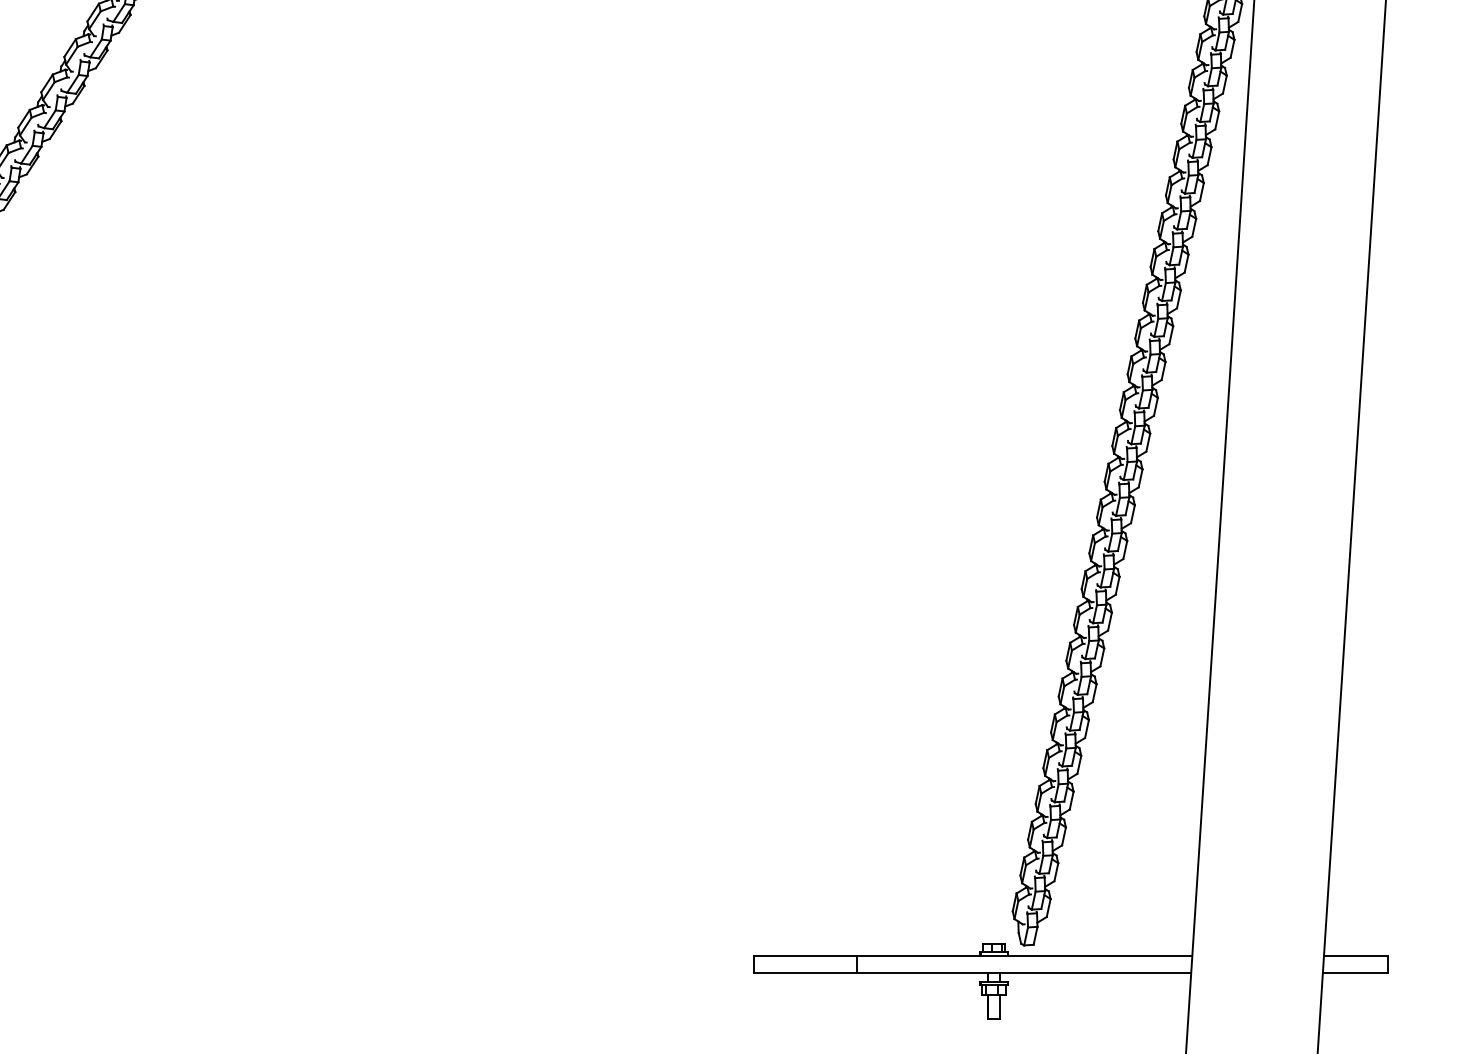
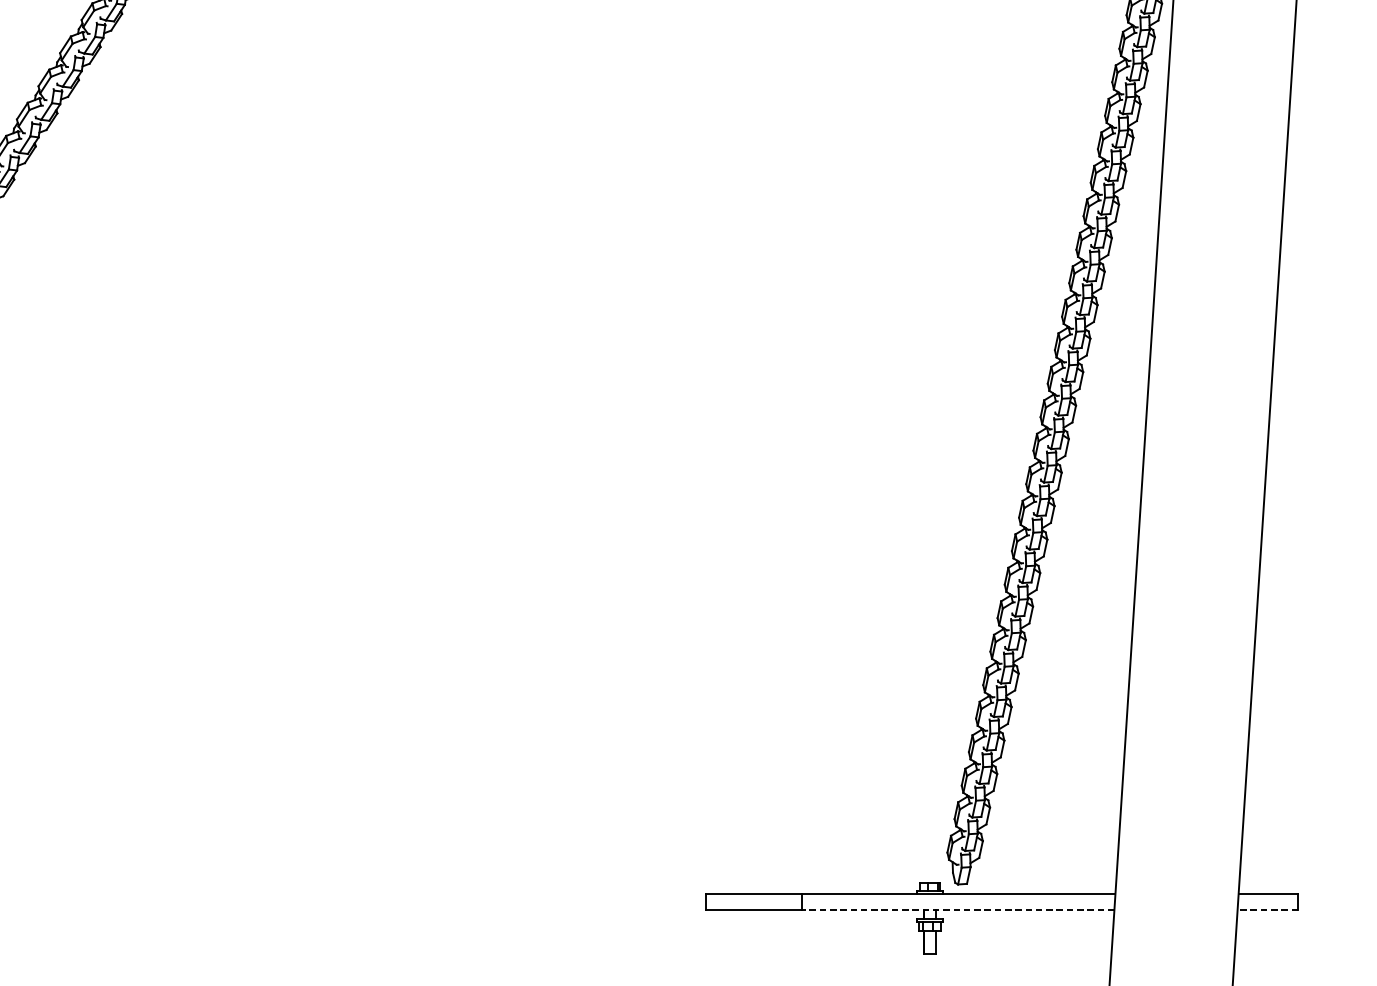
line: (1023, 972) -> (957, 909), solid -> dashed
line: (1354, 972) -> (1267, 909), solid -> dashed

